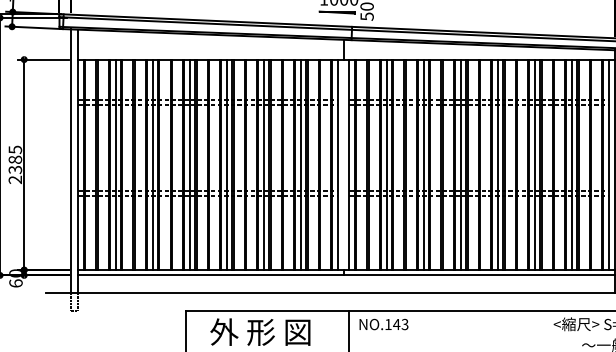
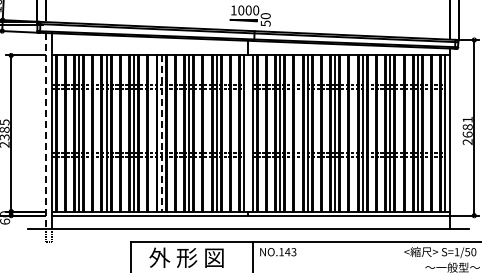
line: (71, 160) -> (46, 130), solid -> dashed
line: (226, 166) -> (161, 134), solid -> dashed

